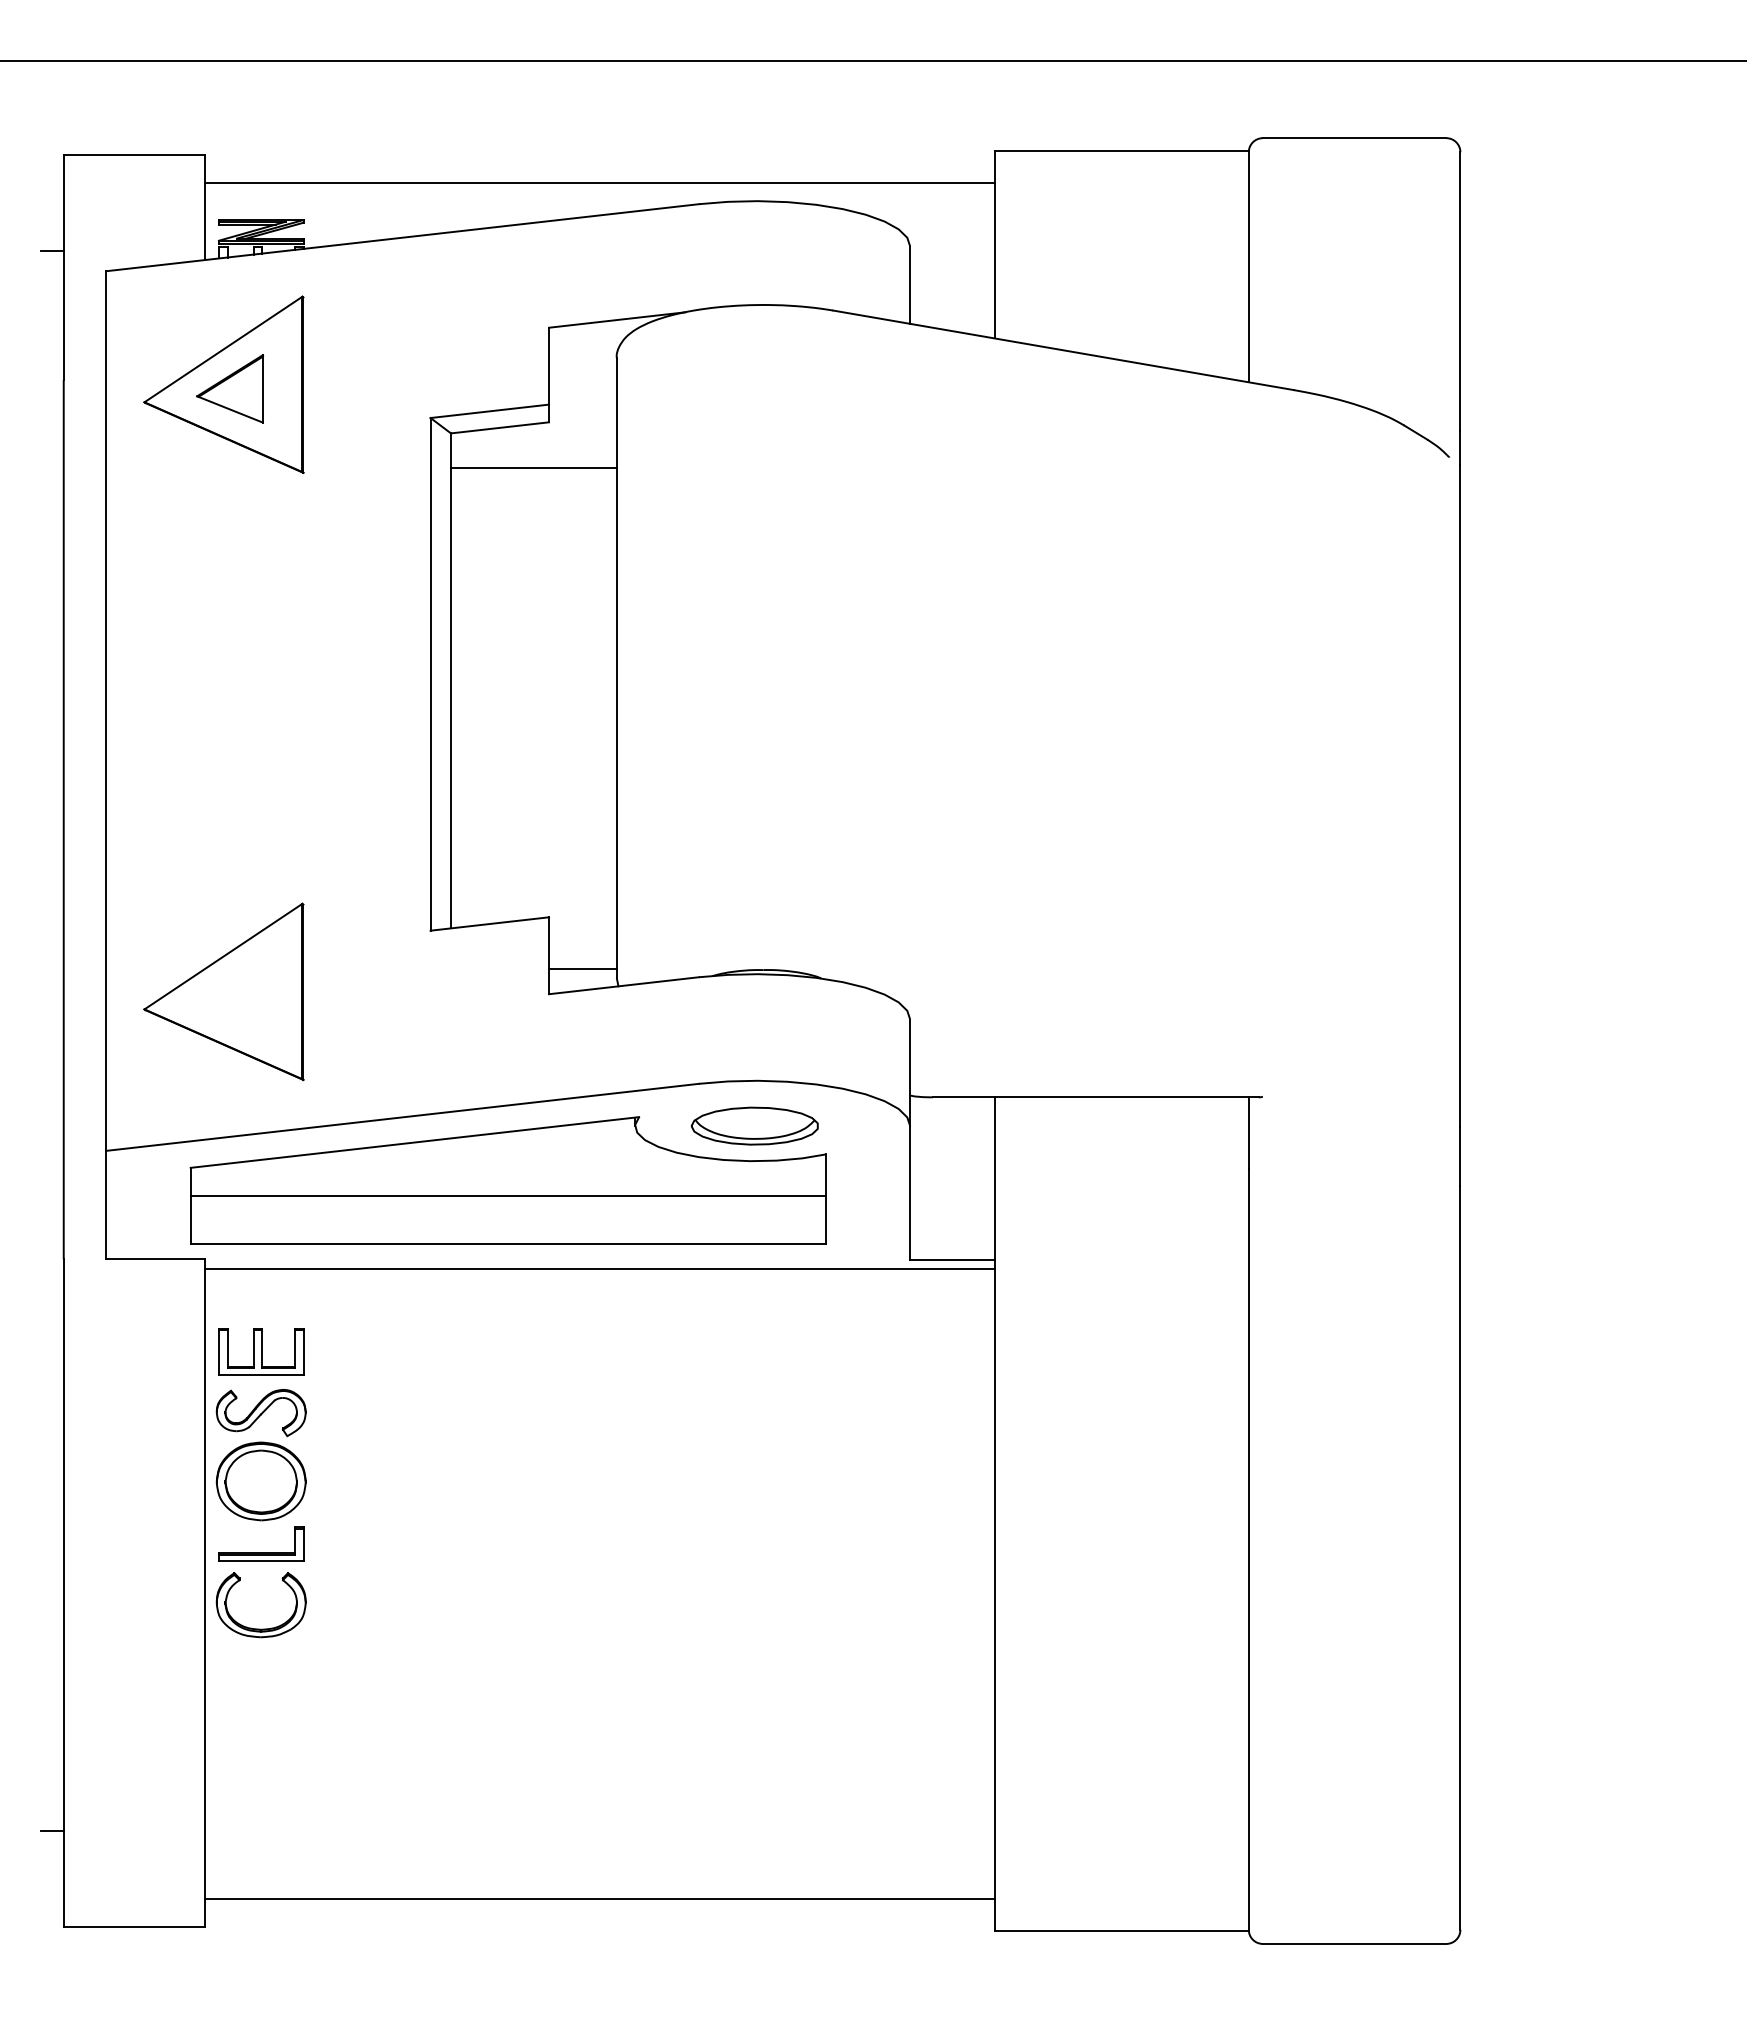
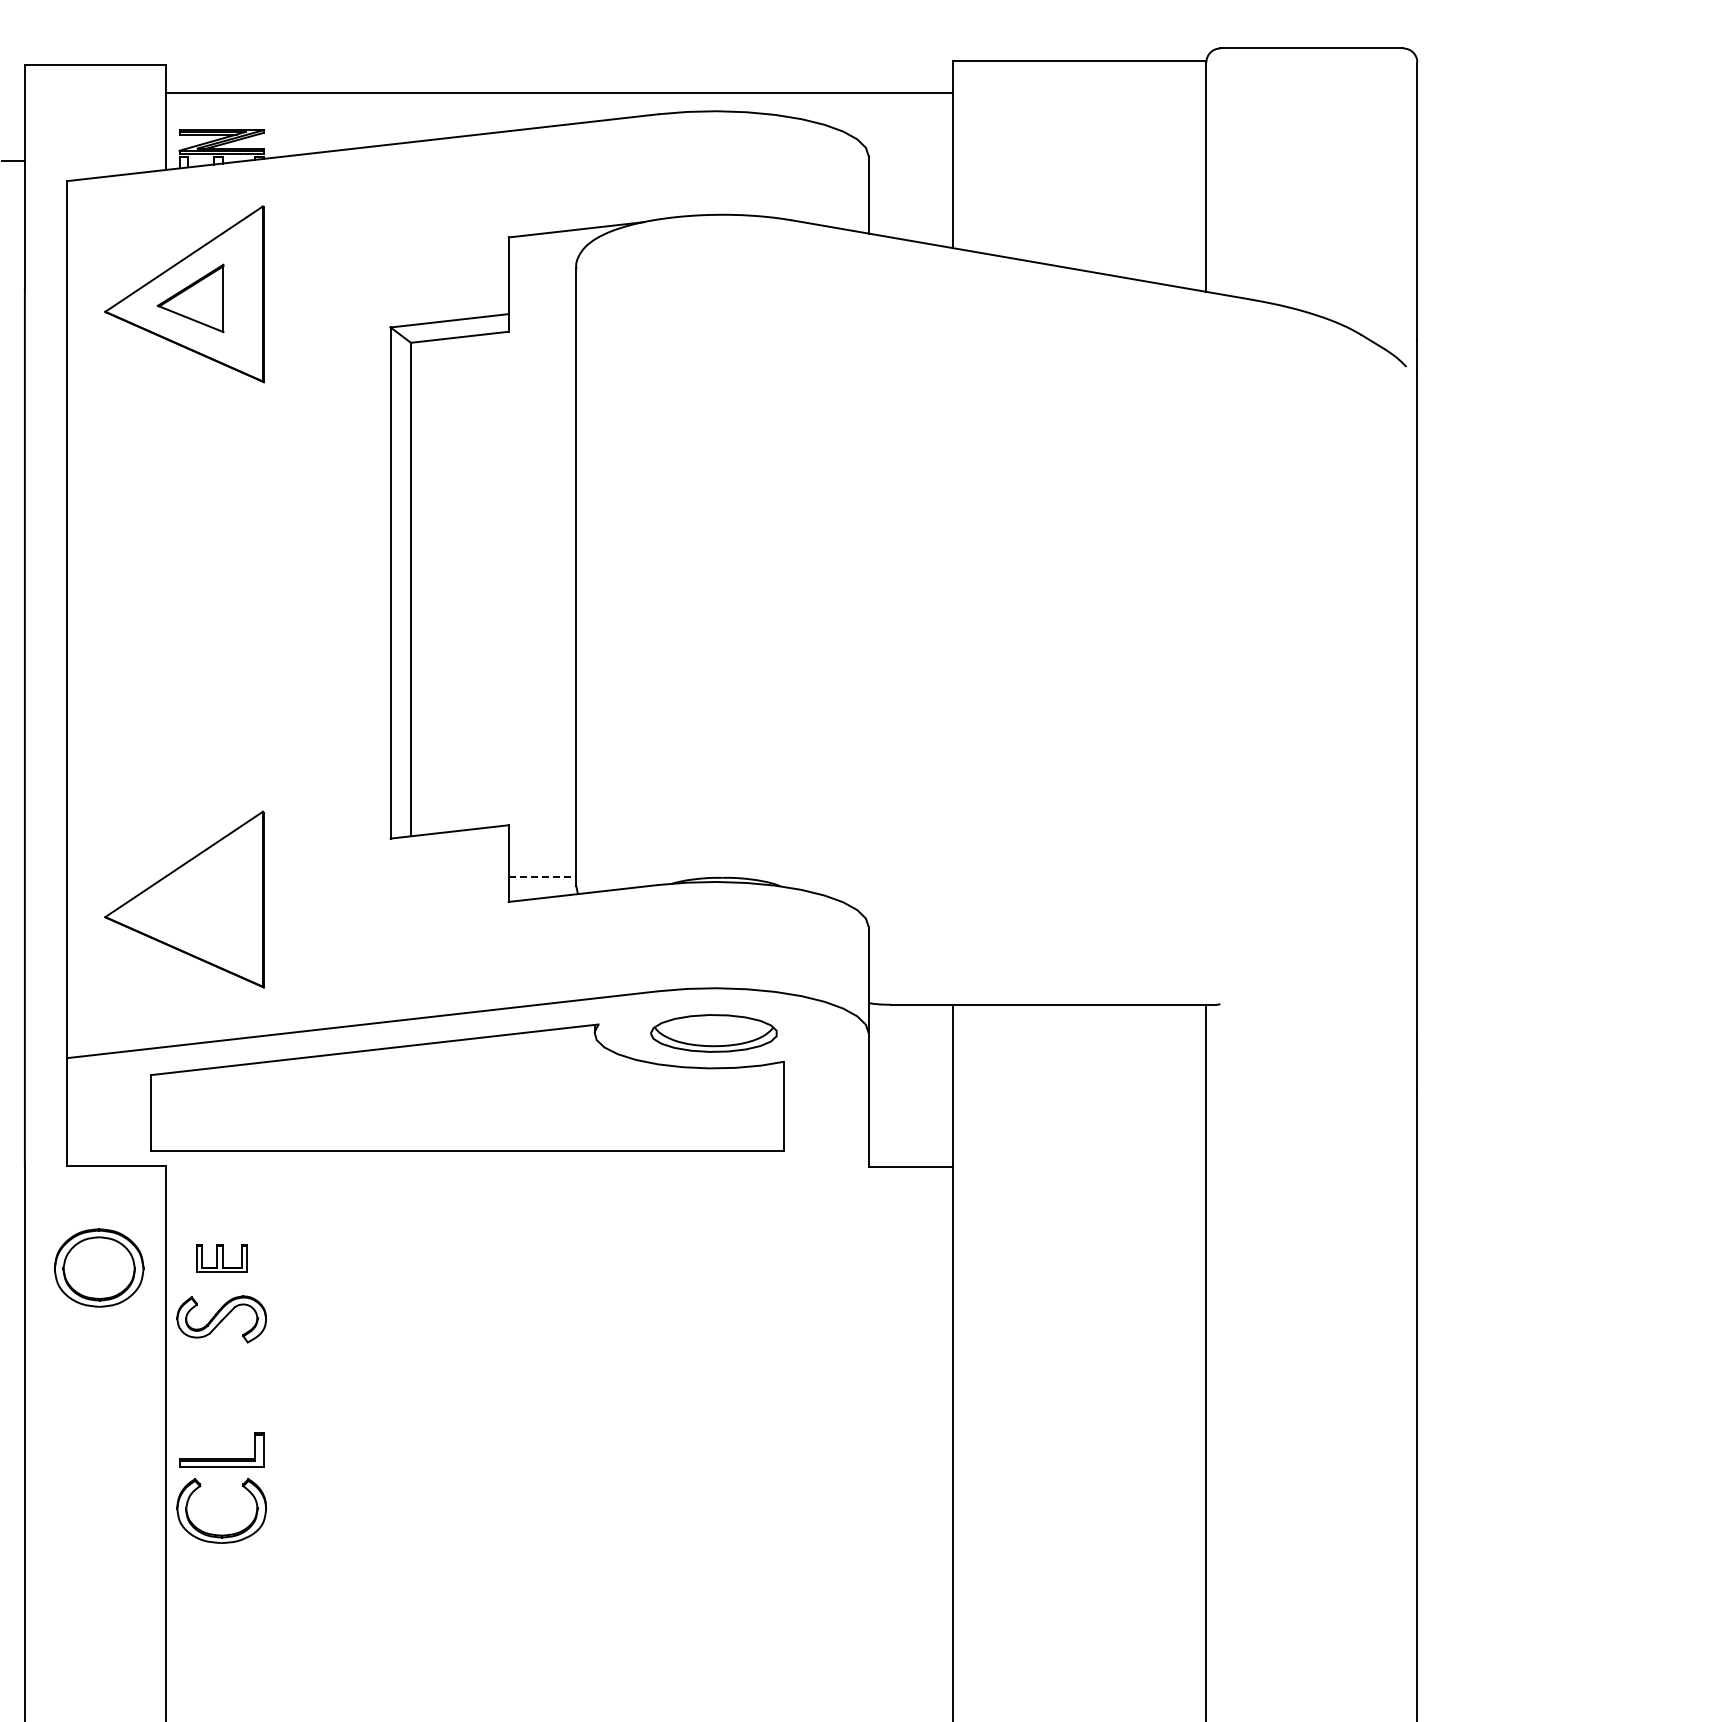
line: (533, 468) -> (493, 377), removed
line: (582, 968) -> (542, 876), solid -> dashed
line: (507, 1195) -> (467, 1102), removed
line: (599, 1269) -> (559, 1176), removed
part: (261, 1351) -> (222, 1258), size x0.6
part: (260, 1481) -> (98, 1268), moved

